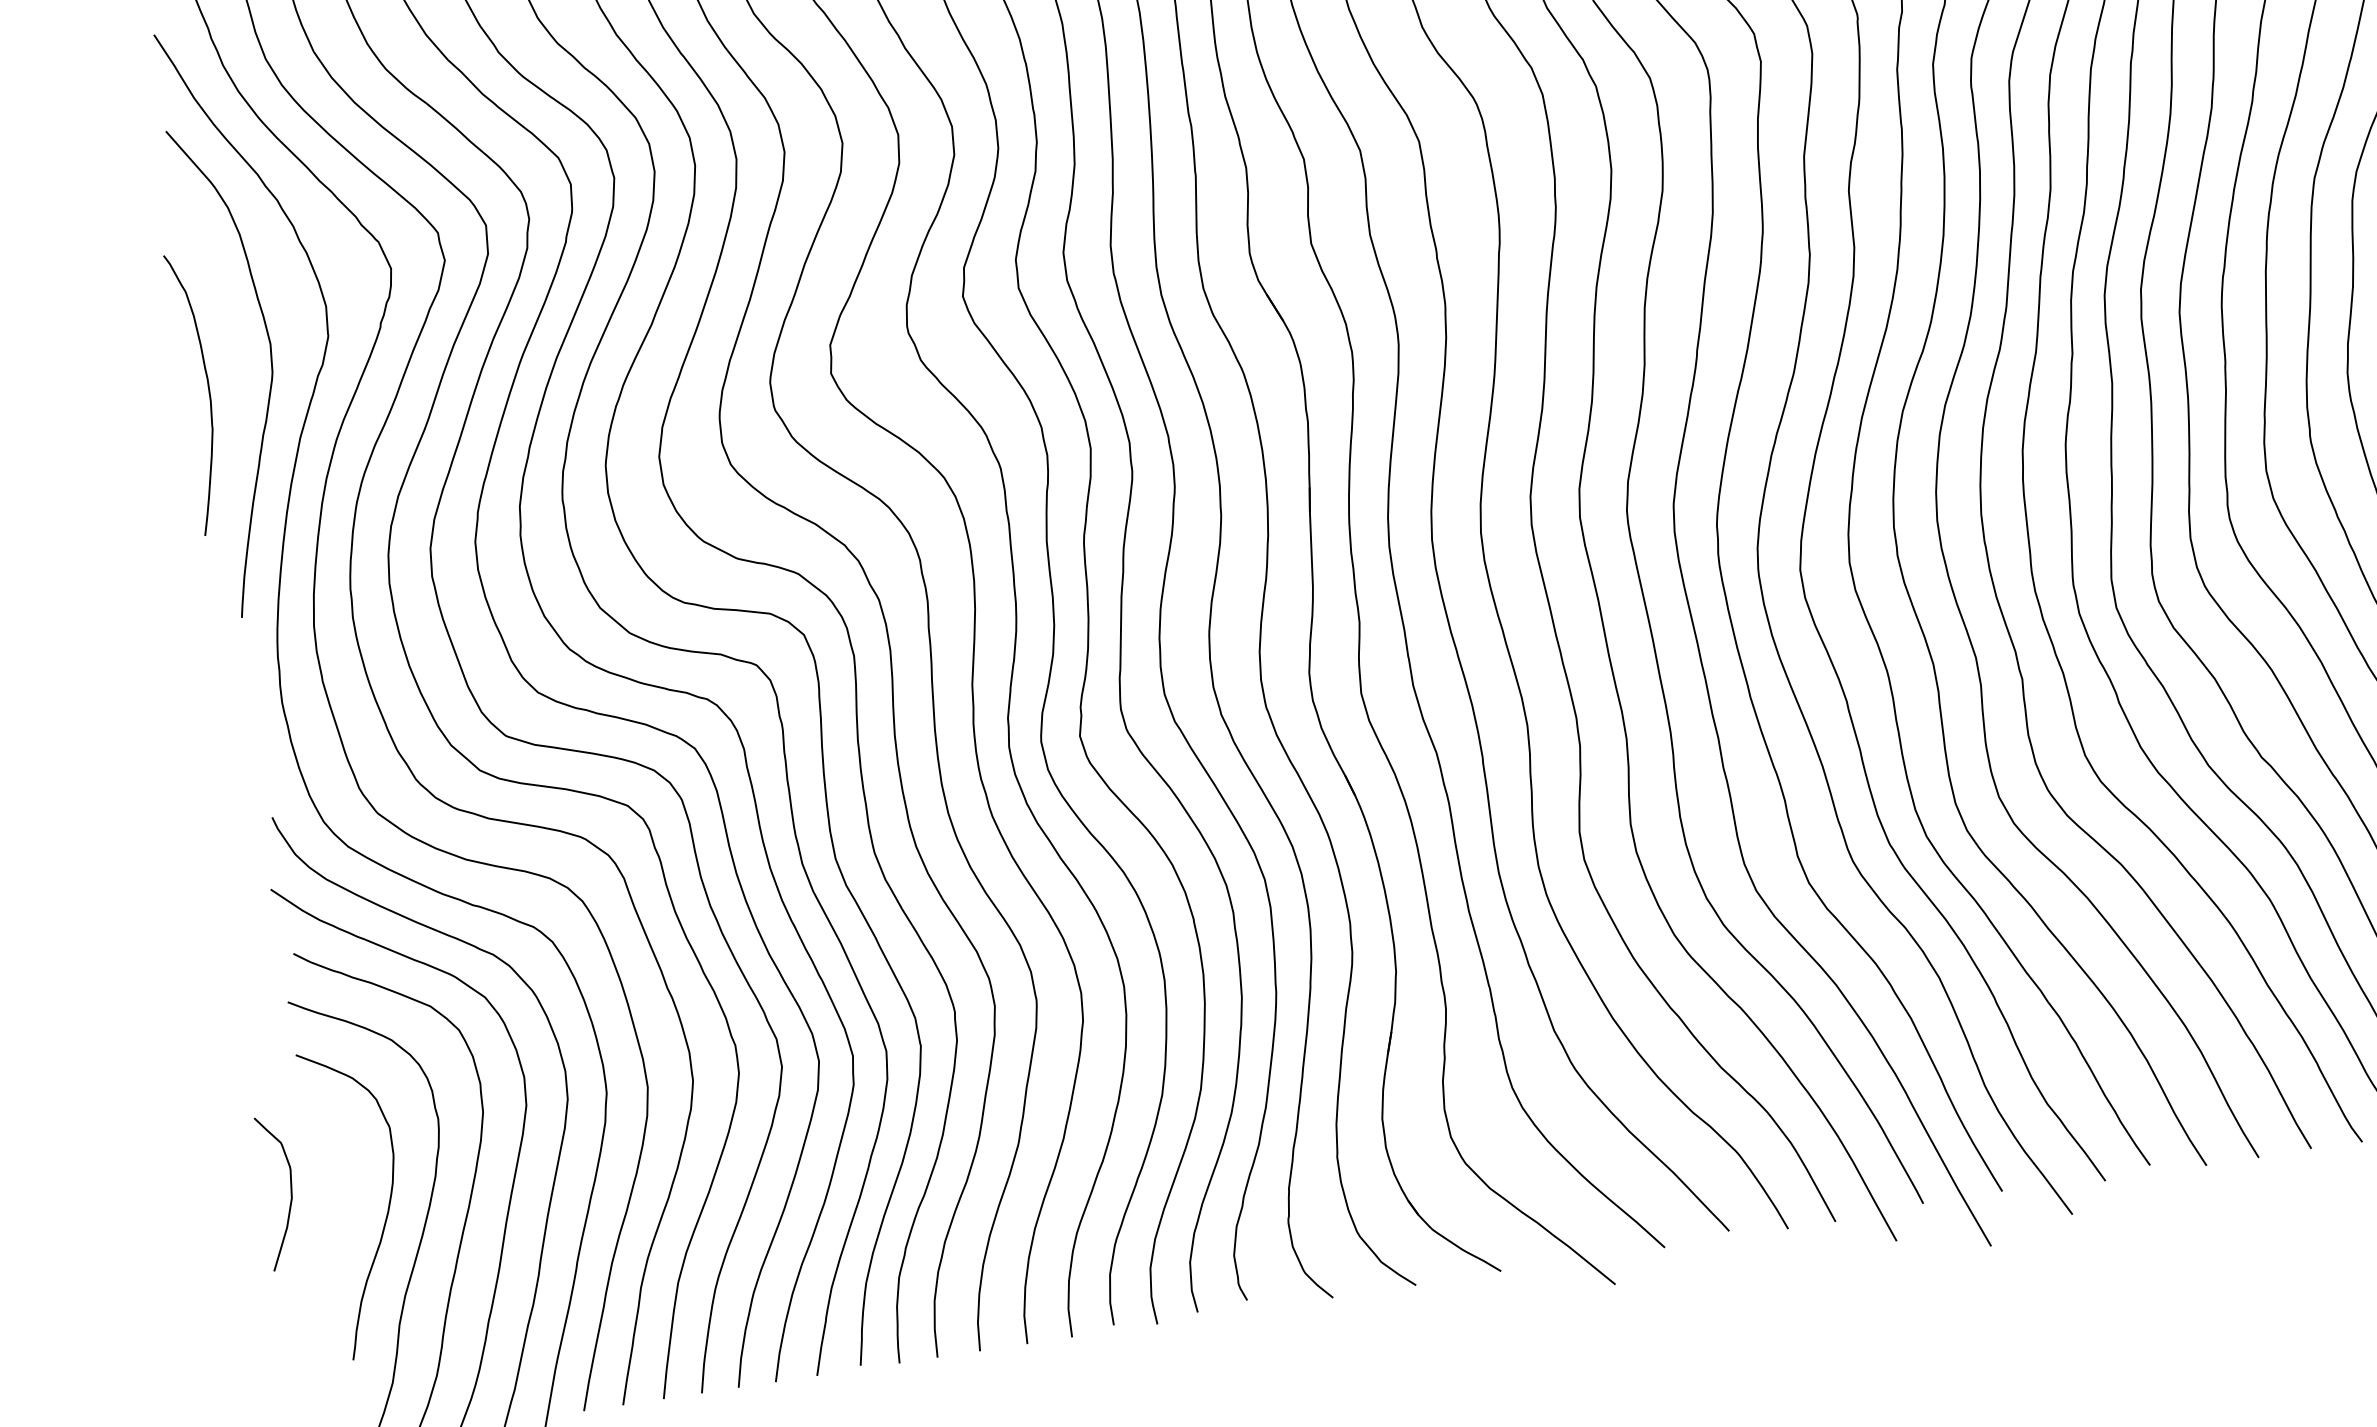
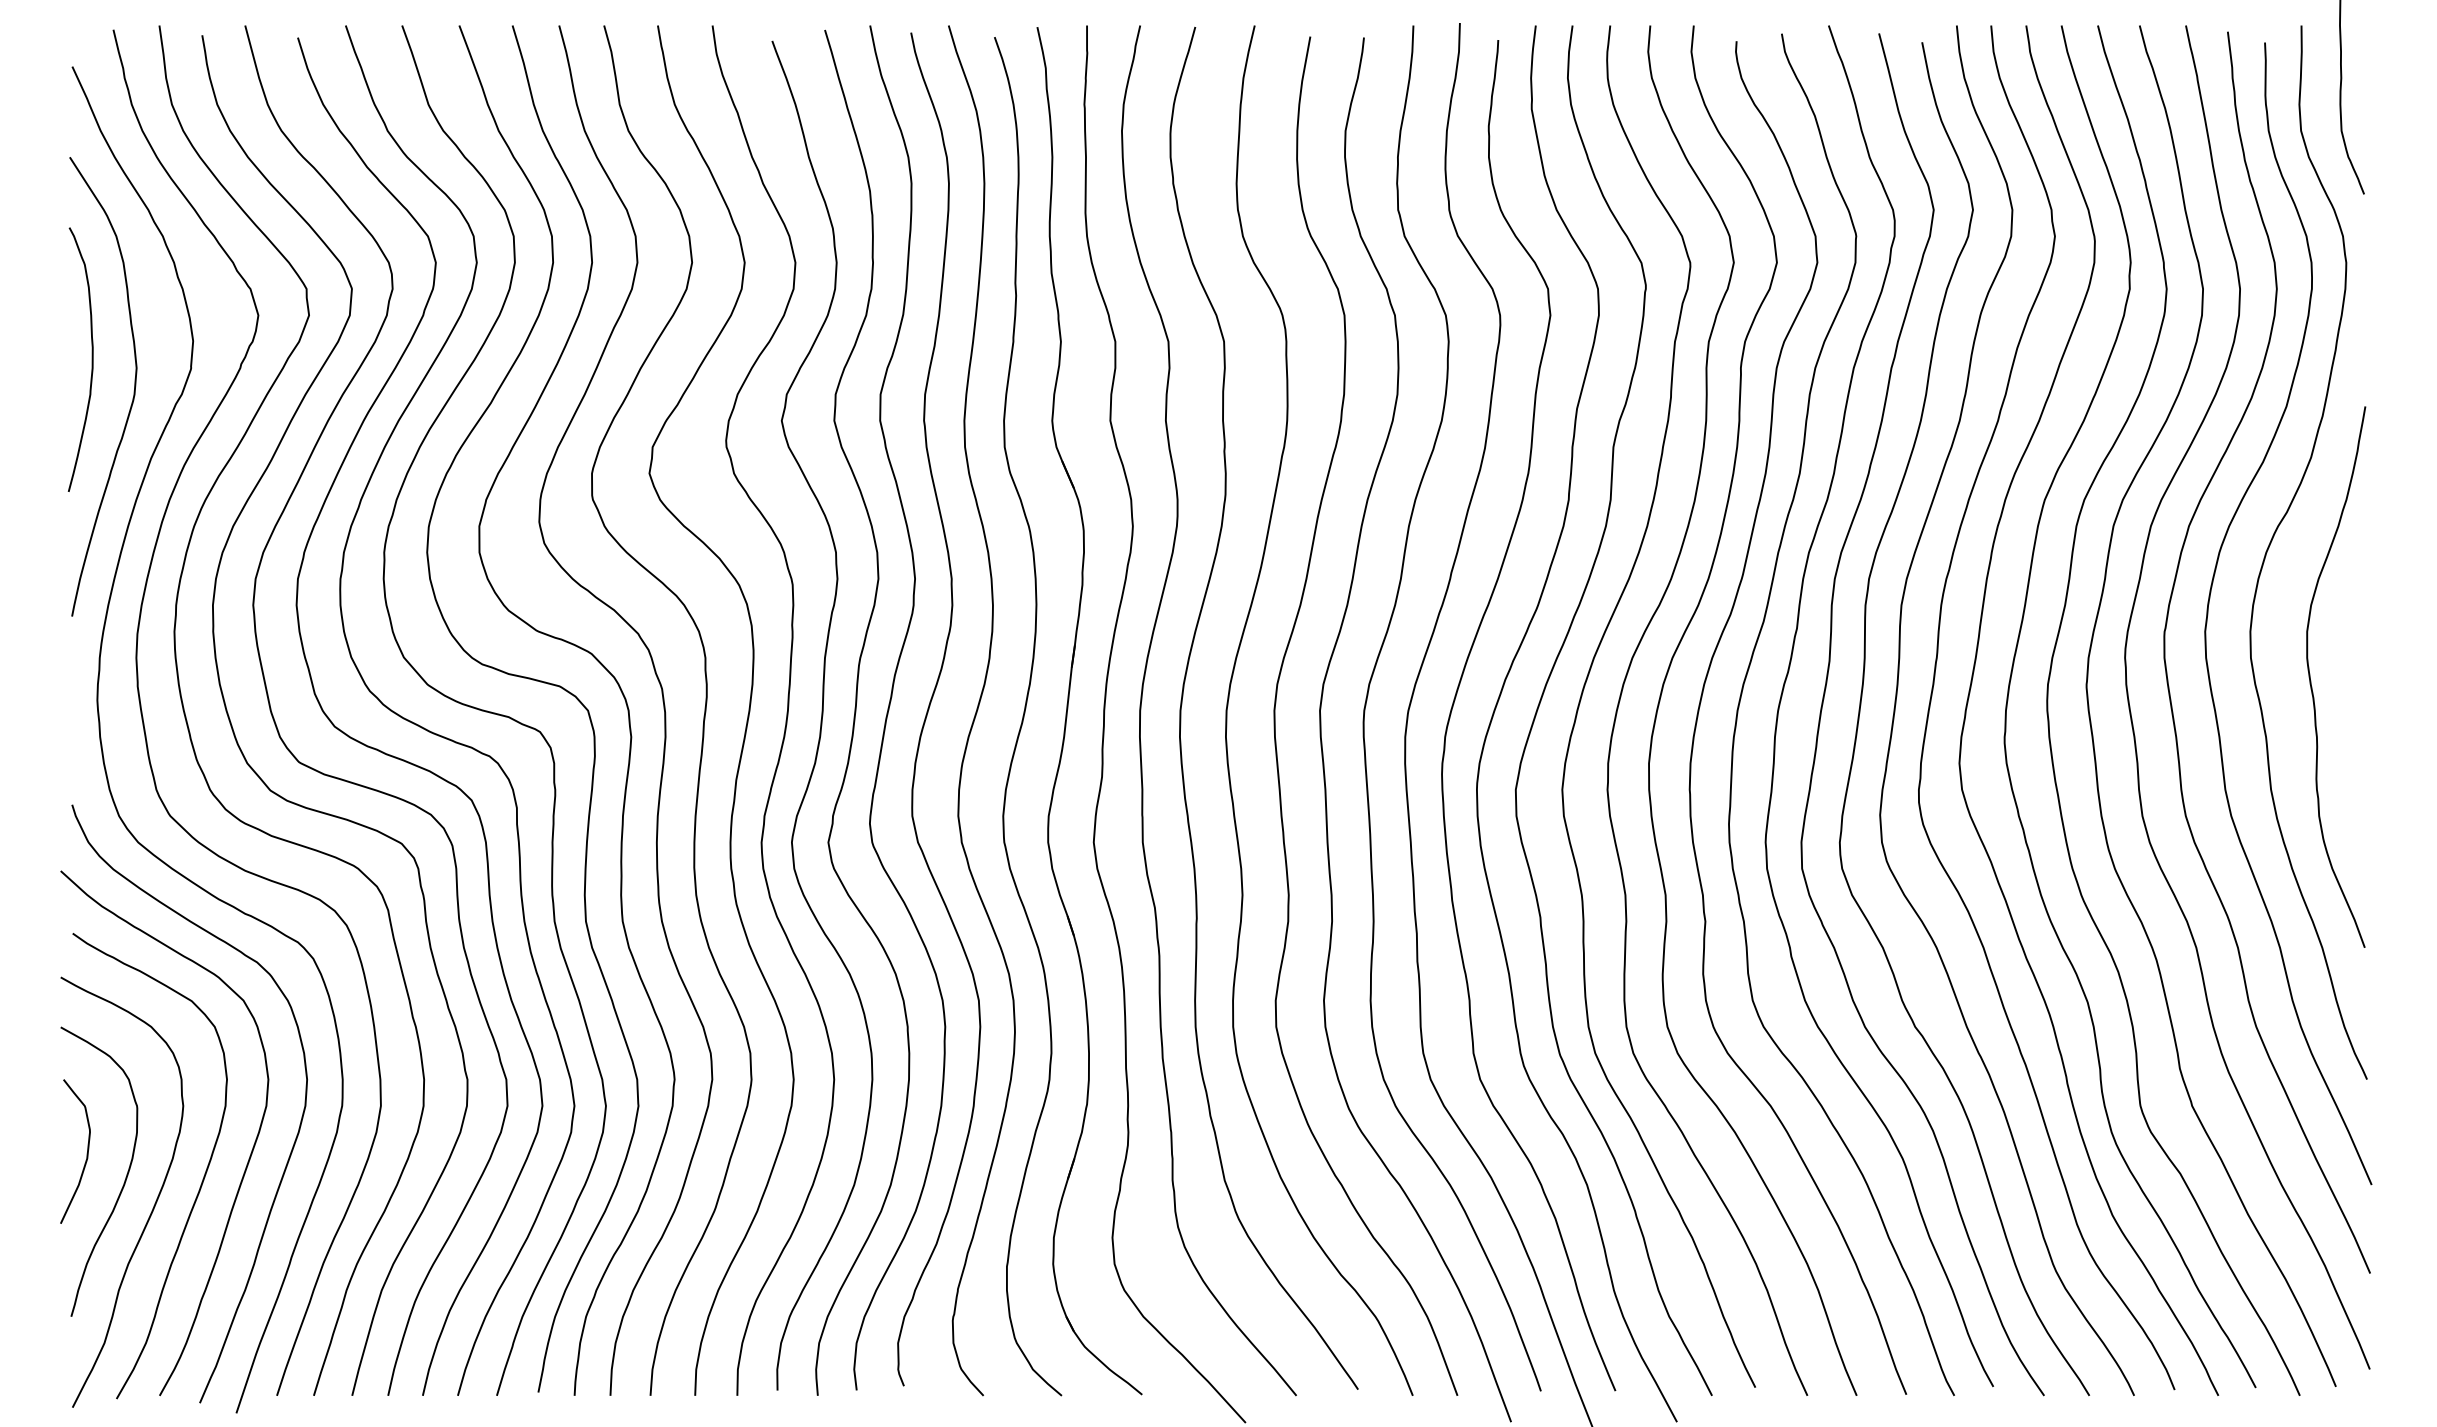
curve: (208, 391) -> (91, 359), moved
curve: (290, 1192) -> (86, 1153), moved

